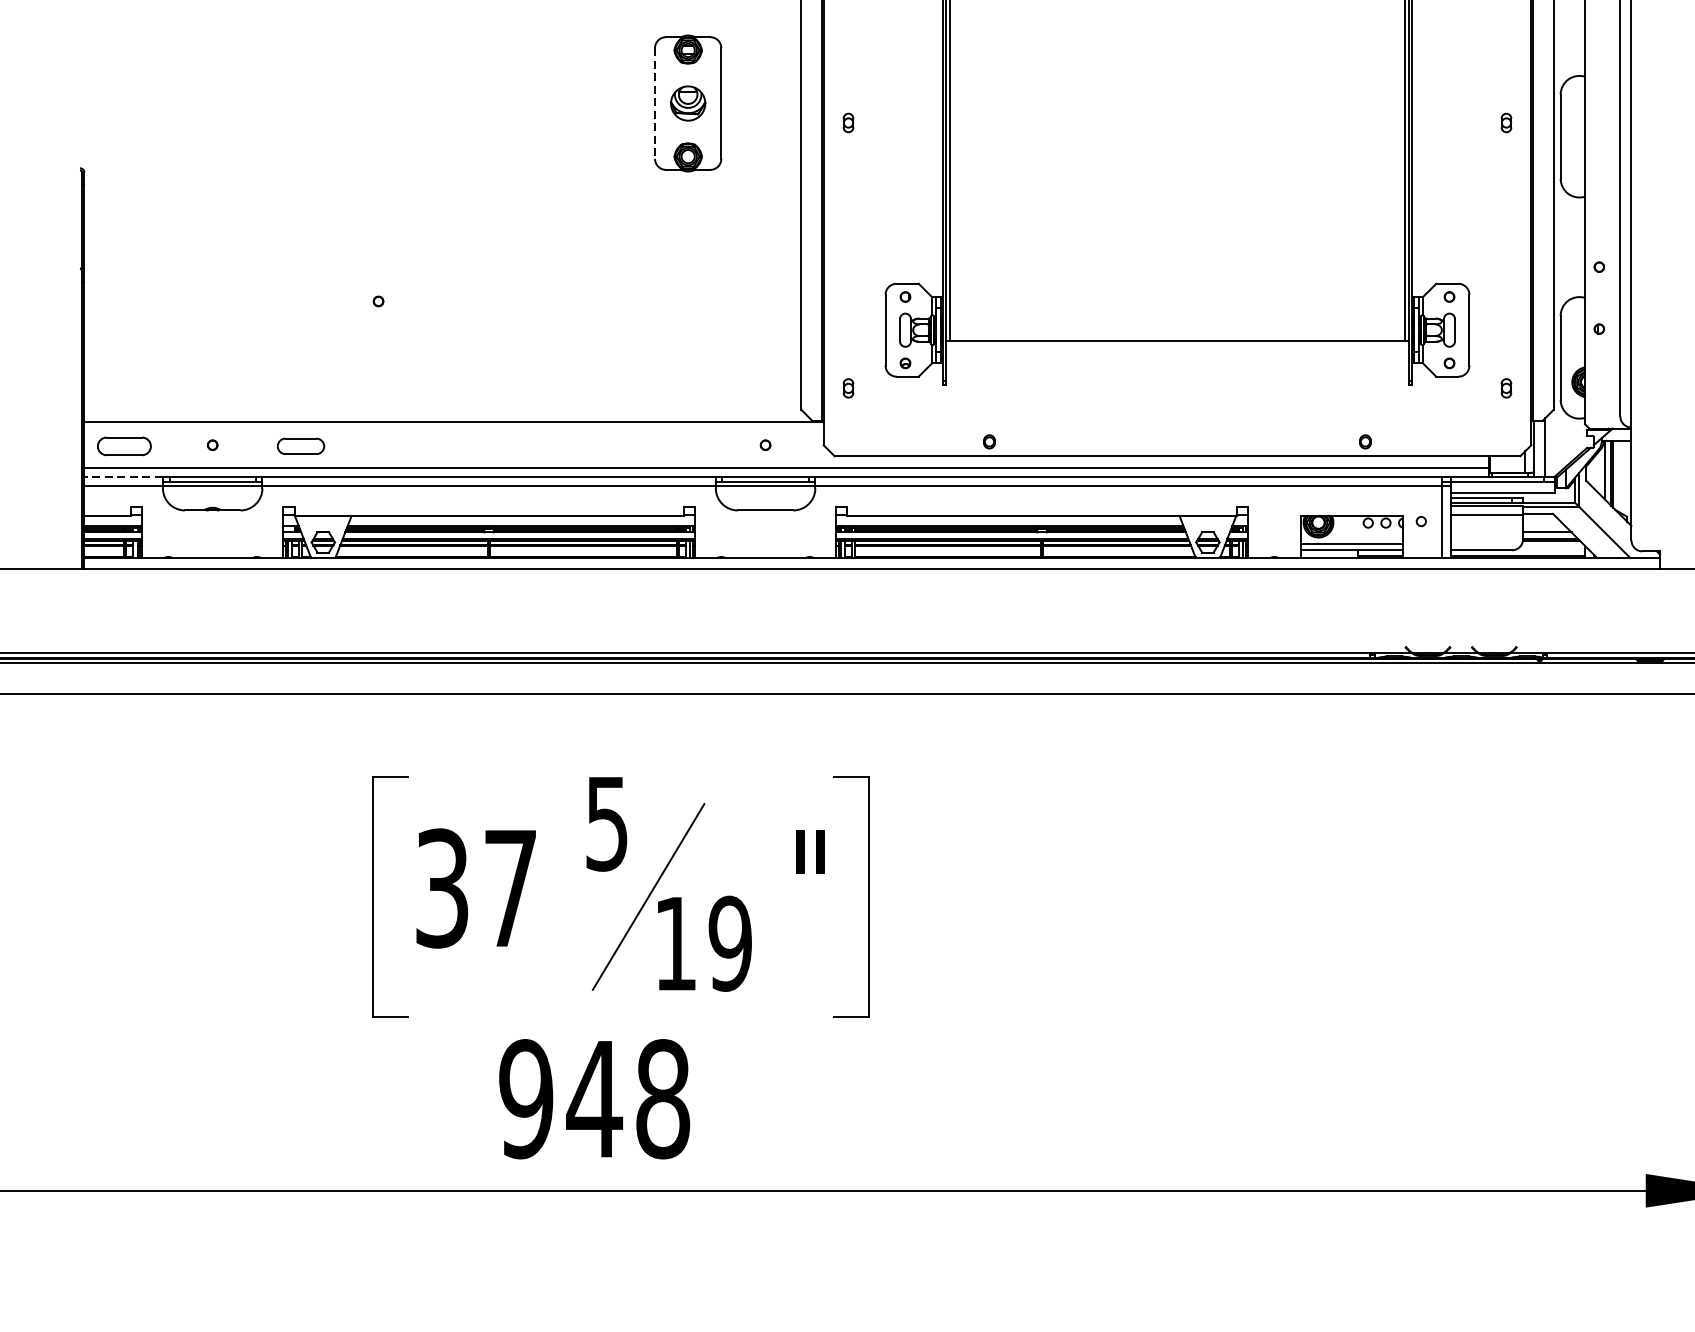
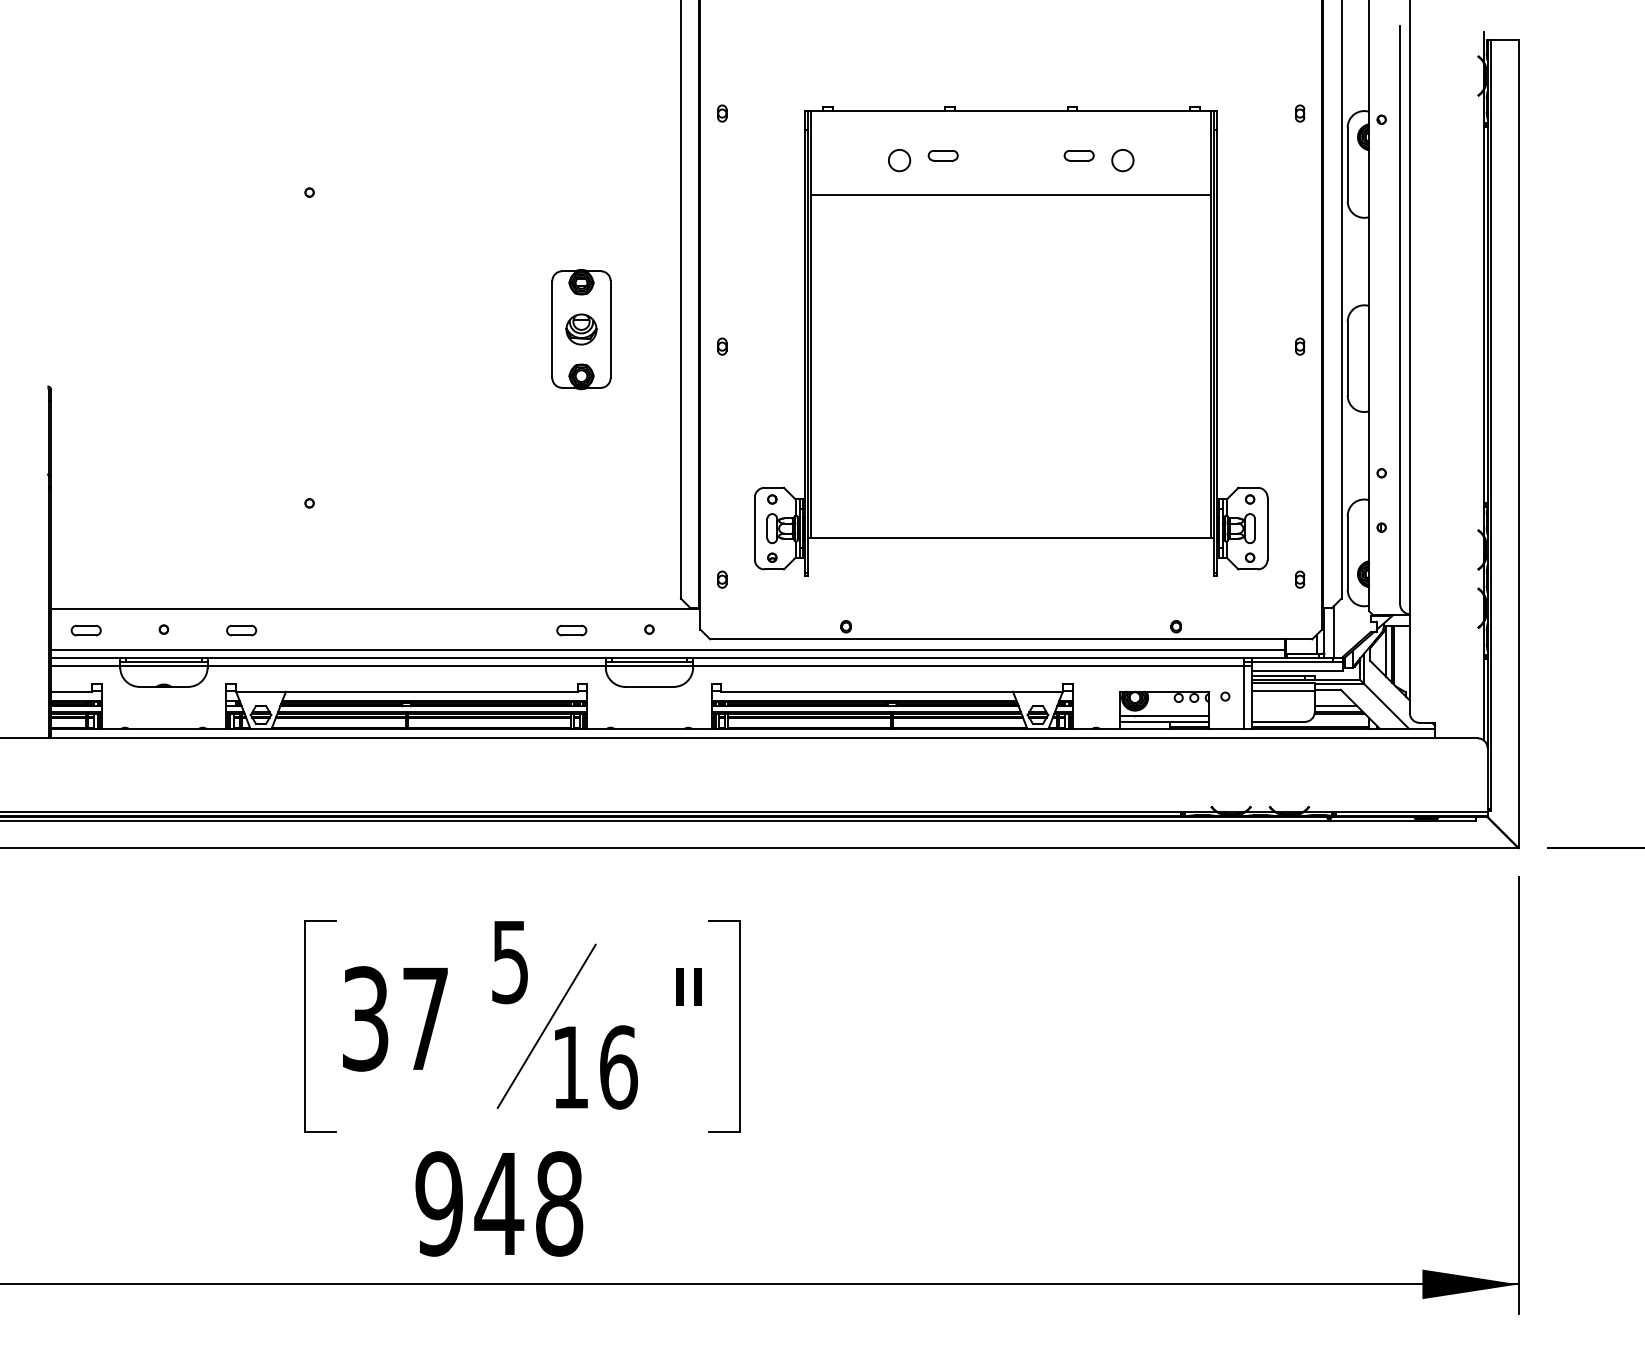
line: (655, 103) -> (552, 329), dashed -> solid
part: (123, 446) -> (85, 630), size x0.62
part: (301, 446) -> (241, 630), size x0.71
part: (676, 446) -> (571, 630), added
line: (123, 476) -> (85, 657), dashed -> solid
text: (730, 943) -> (618, 1067), 19 -> 16

